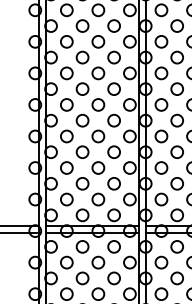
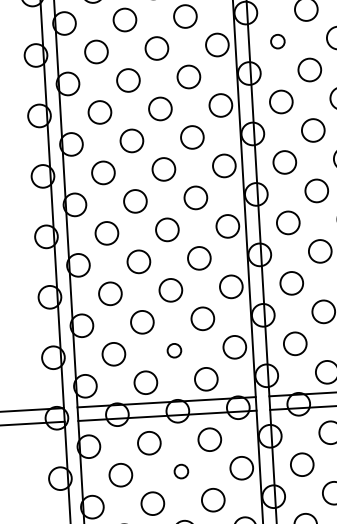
circle: (161, 41) -> (277, 40), size x0.6
circle: (98, 199) -> (174, 350), size x0.6
circle: (98, 262) -> (181, 471), size x0.6

